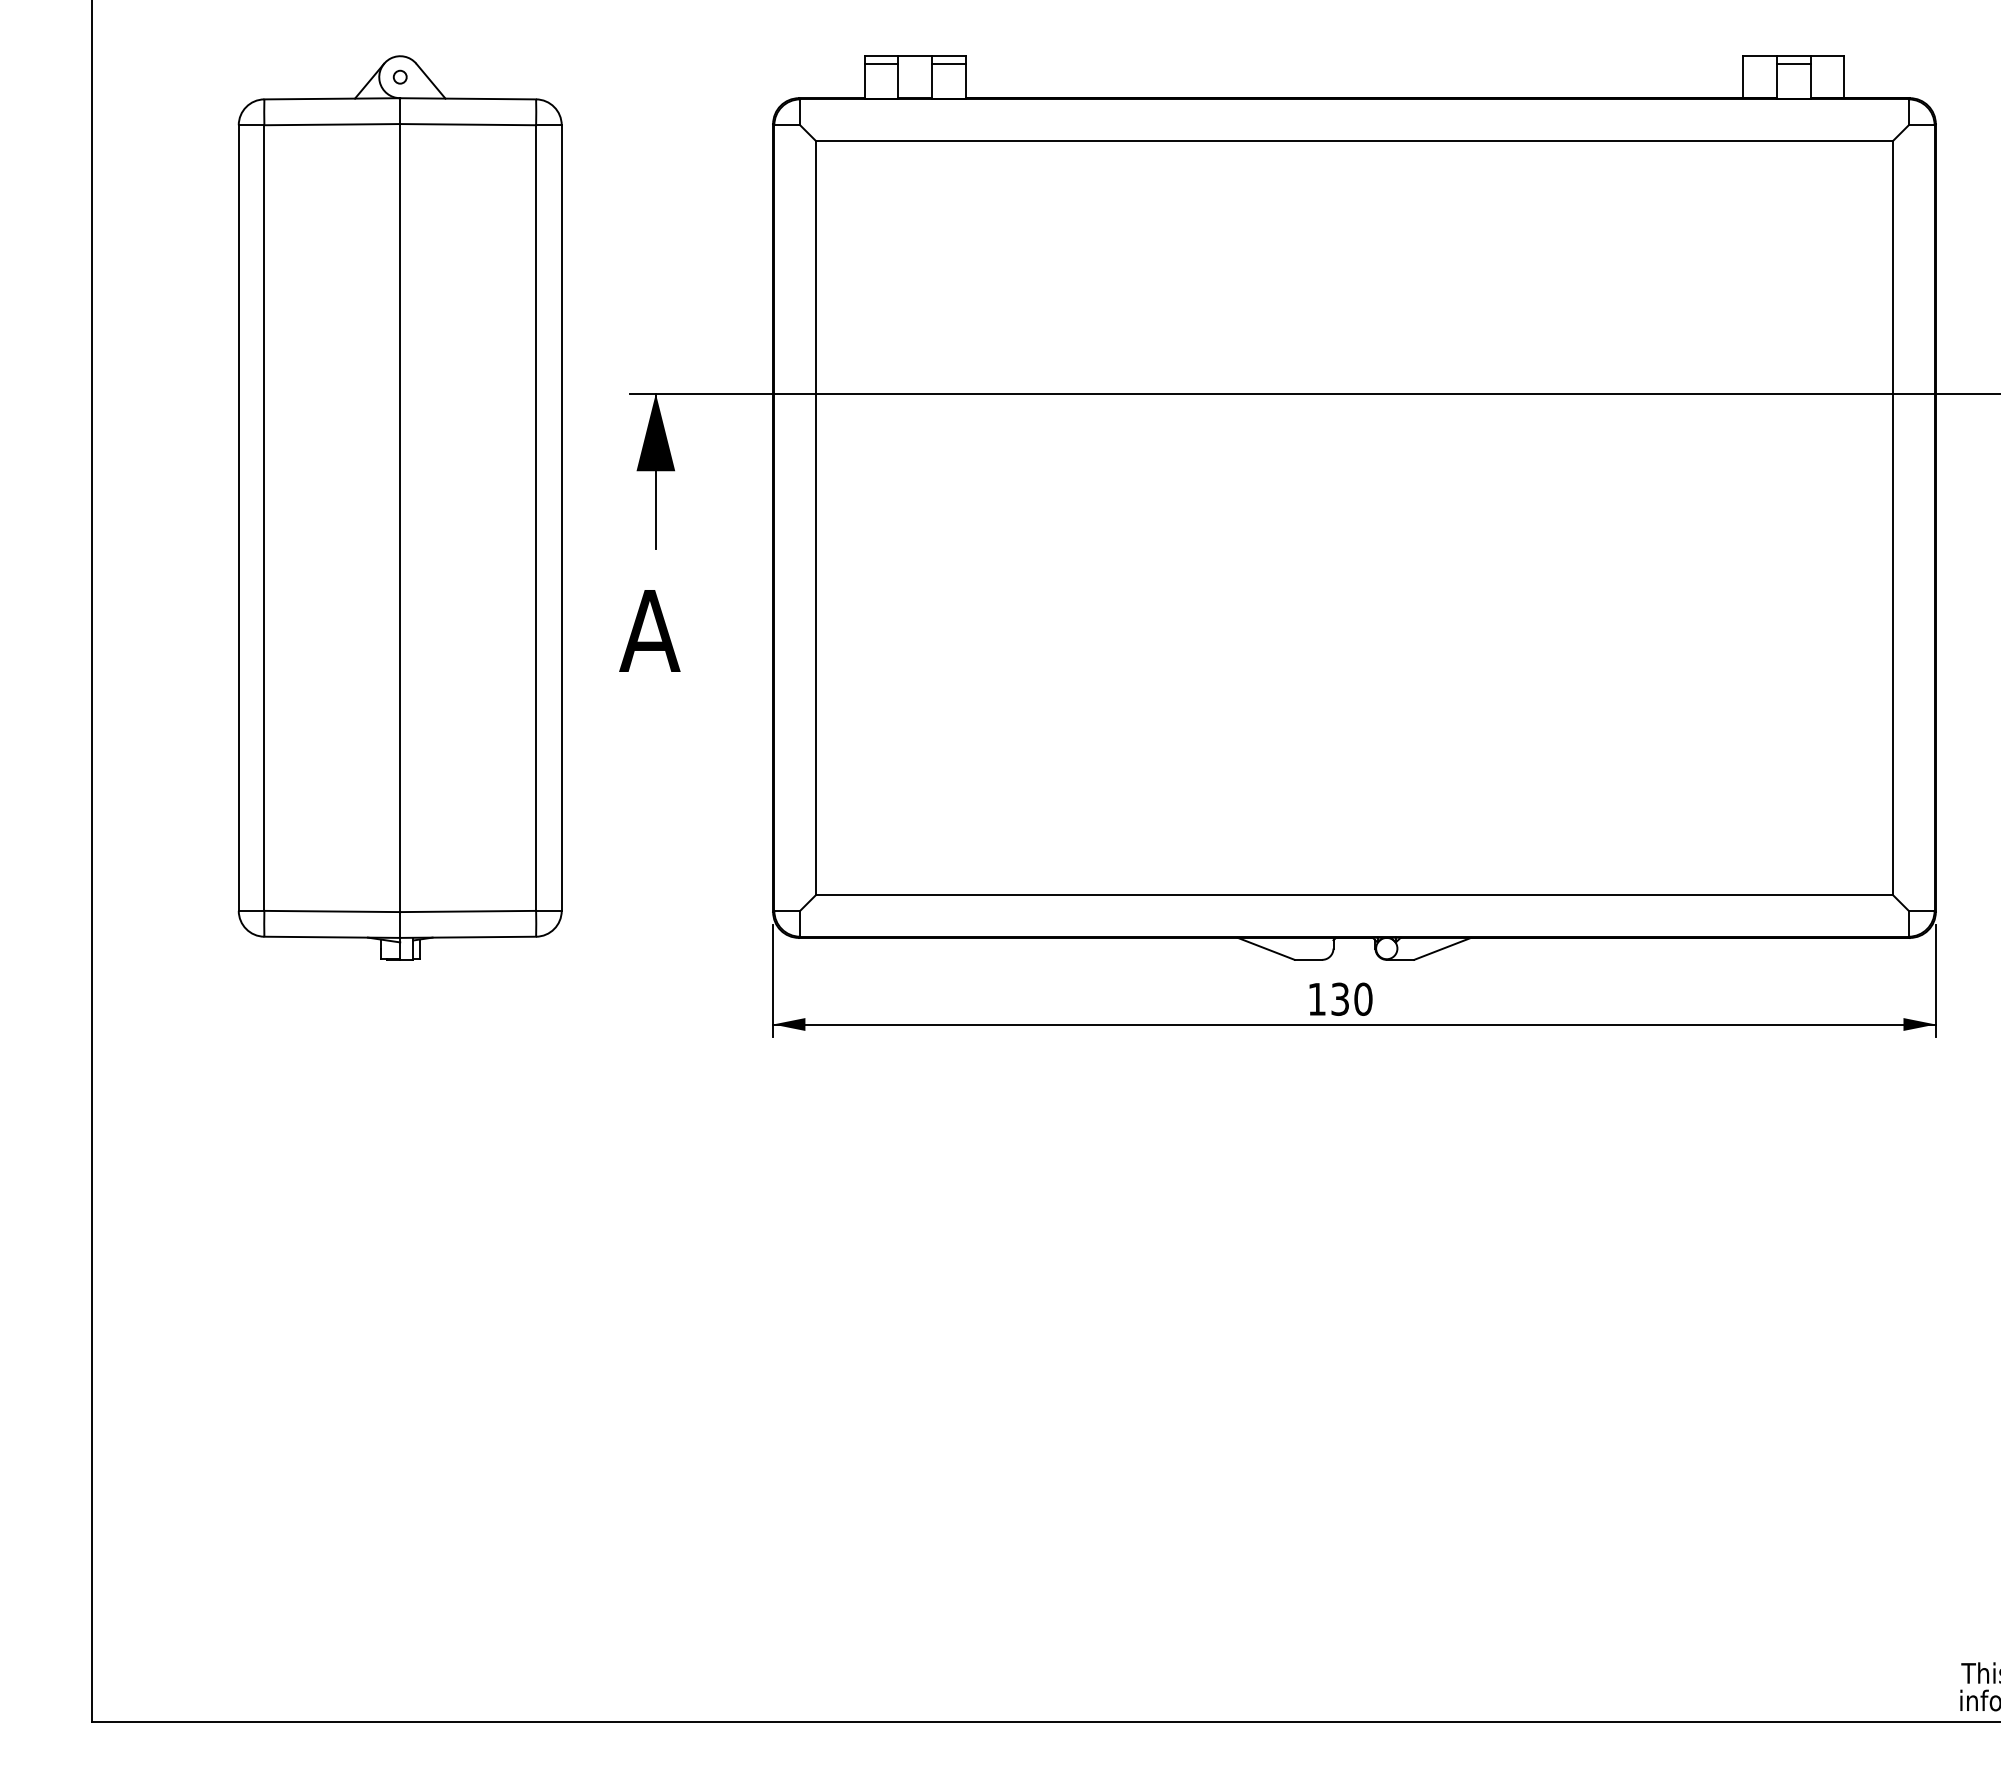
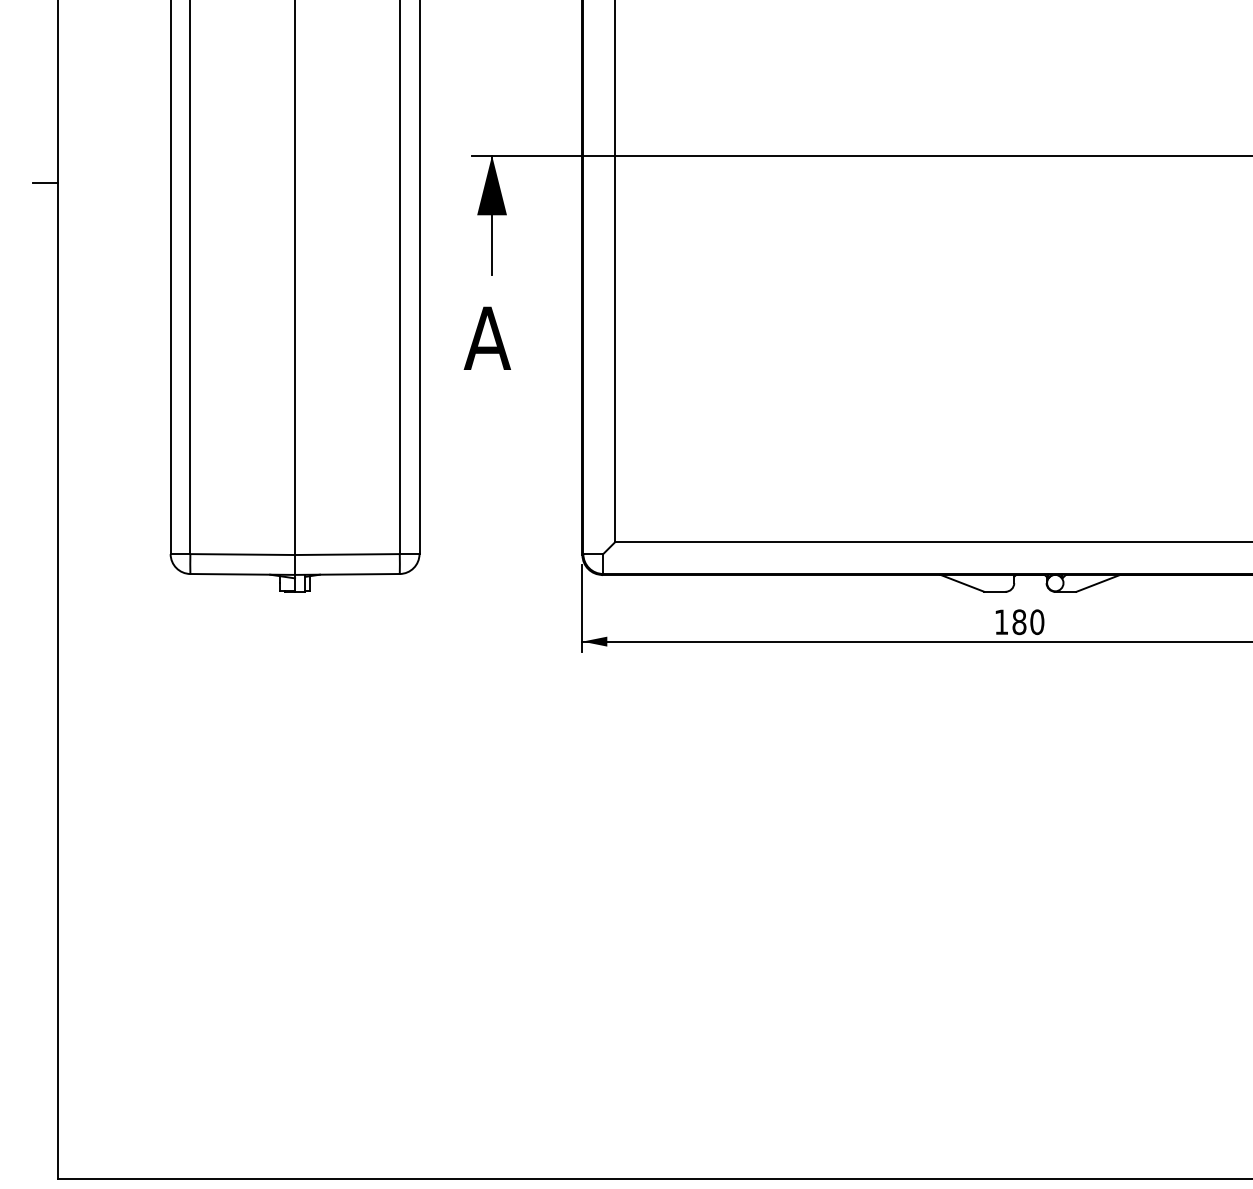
line: (76, 429) -> (45, 183), added
text: (1340, 998) -> (1019, 621), 130 -> 180

